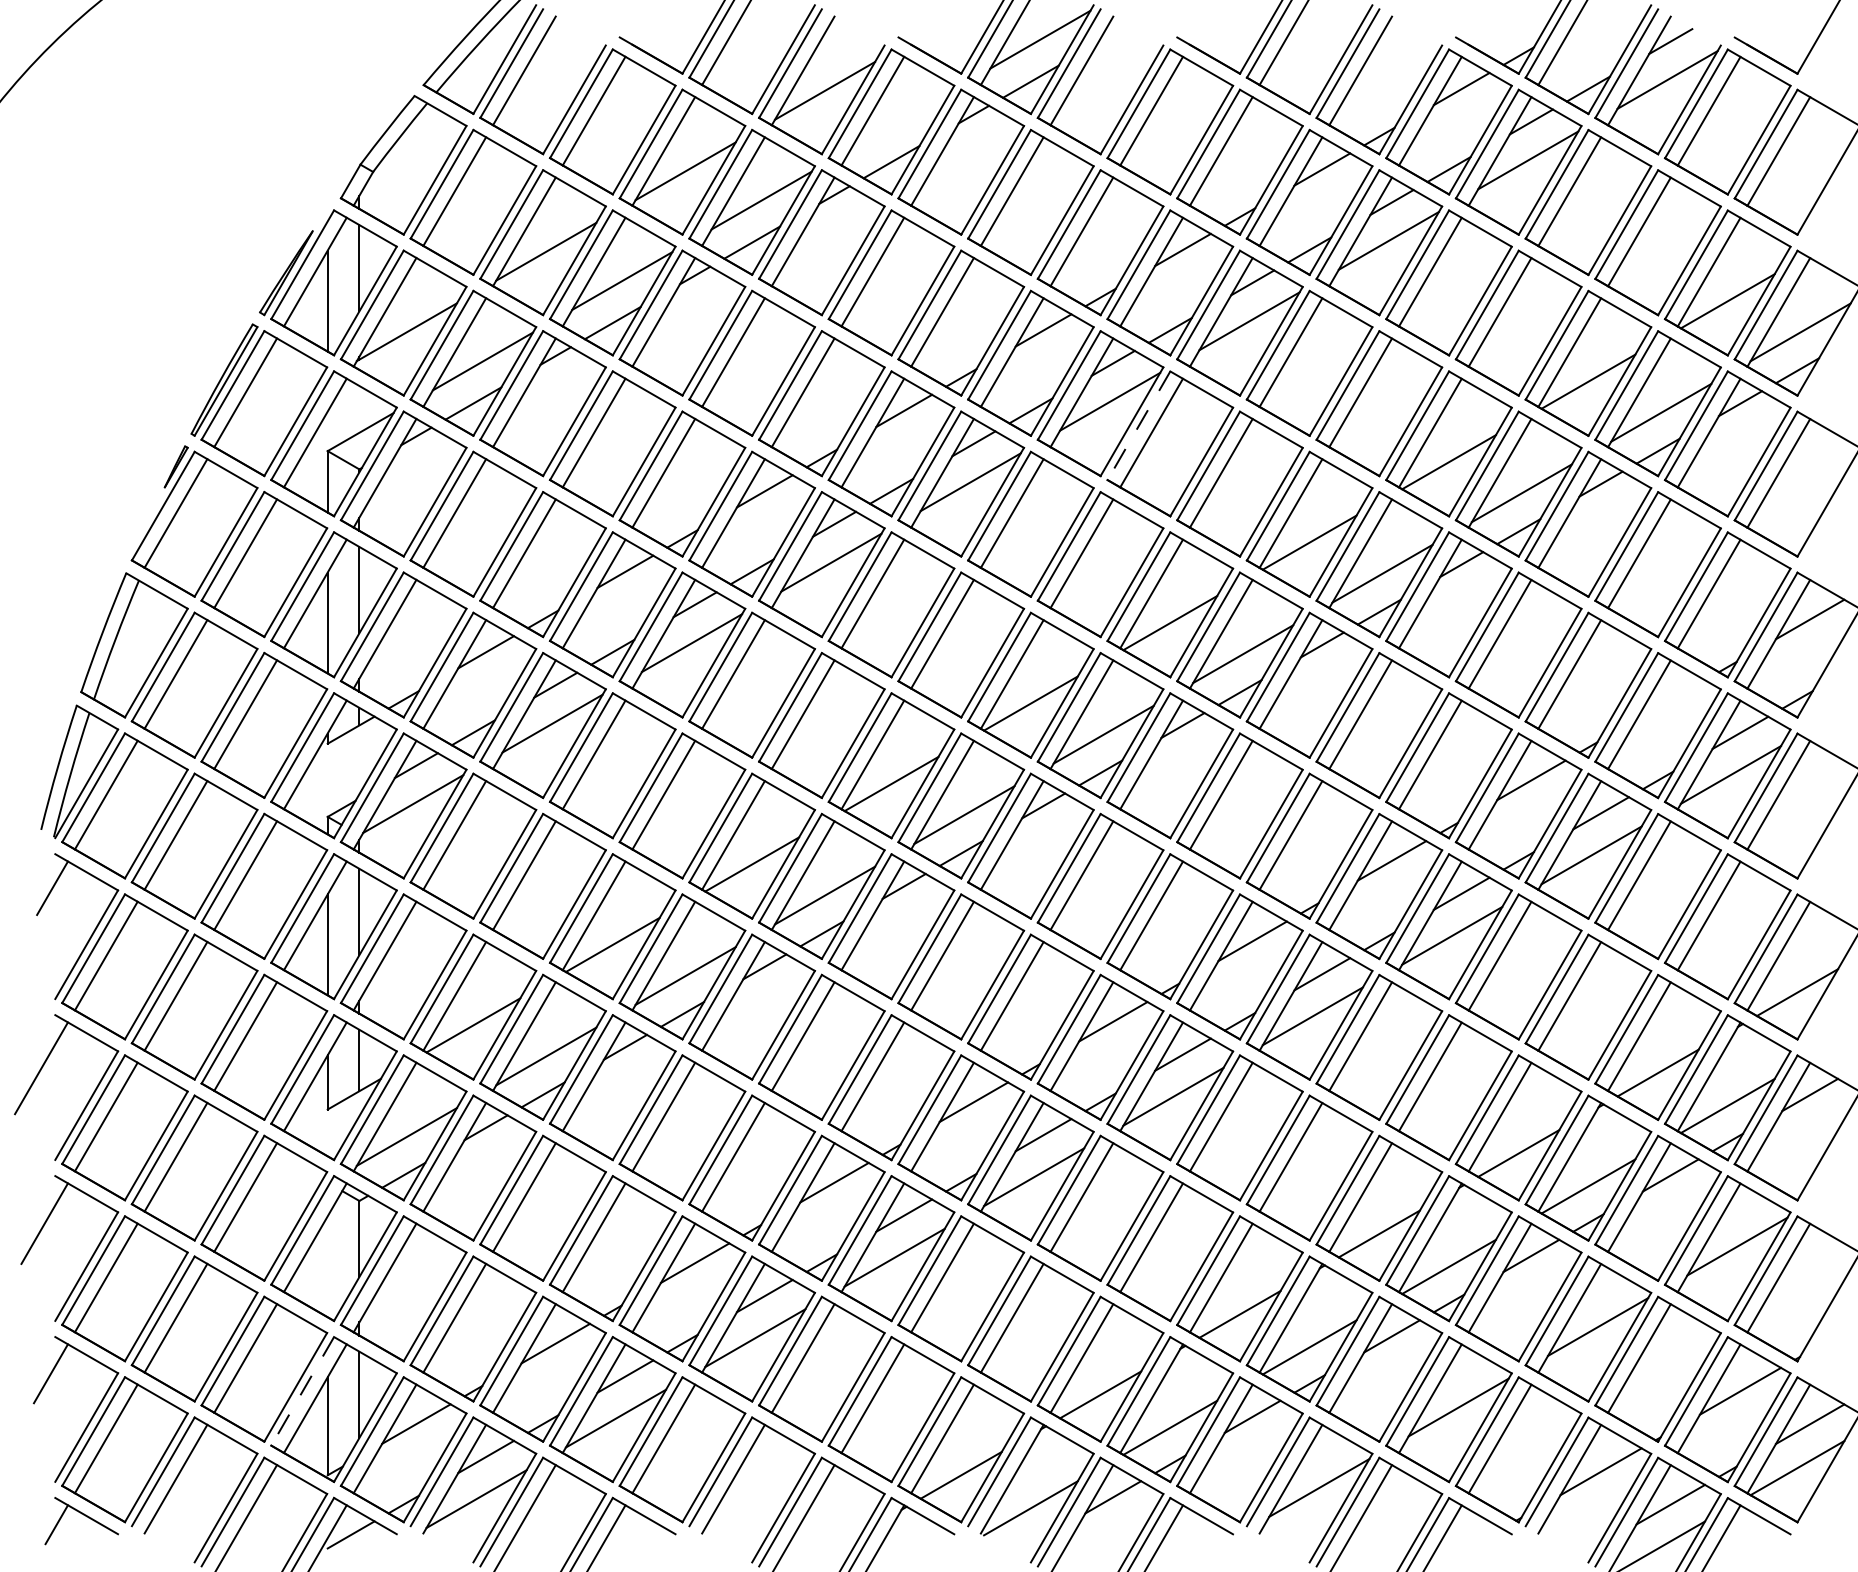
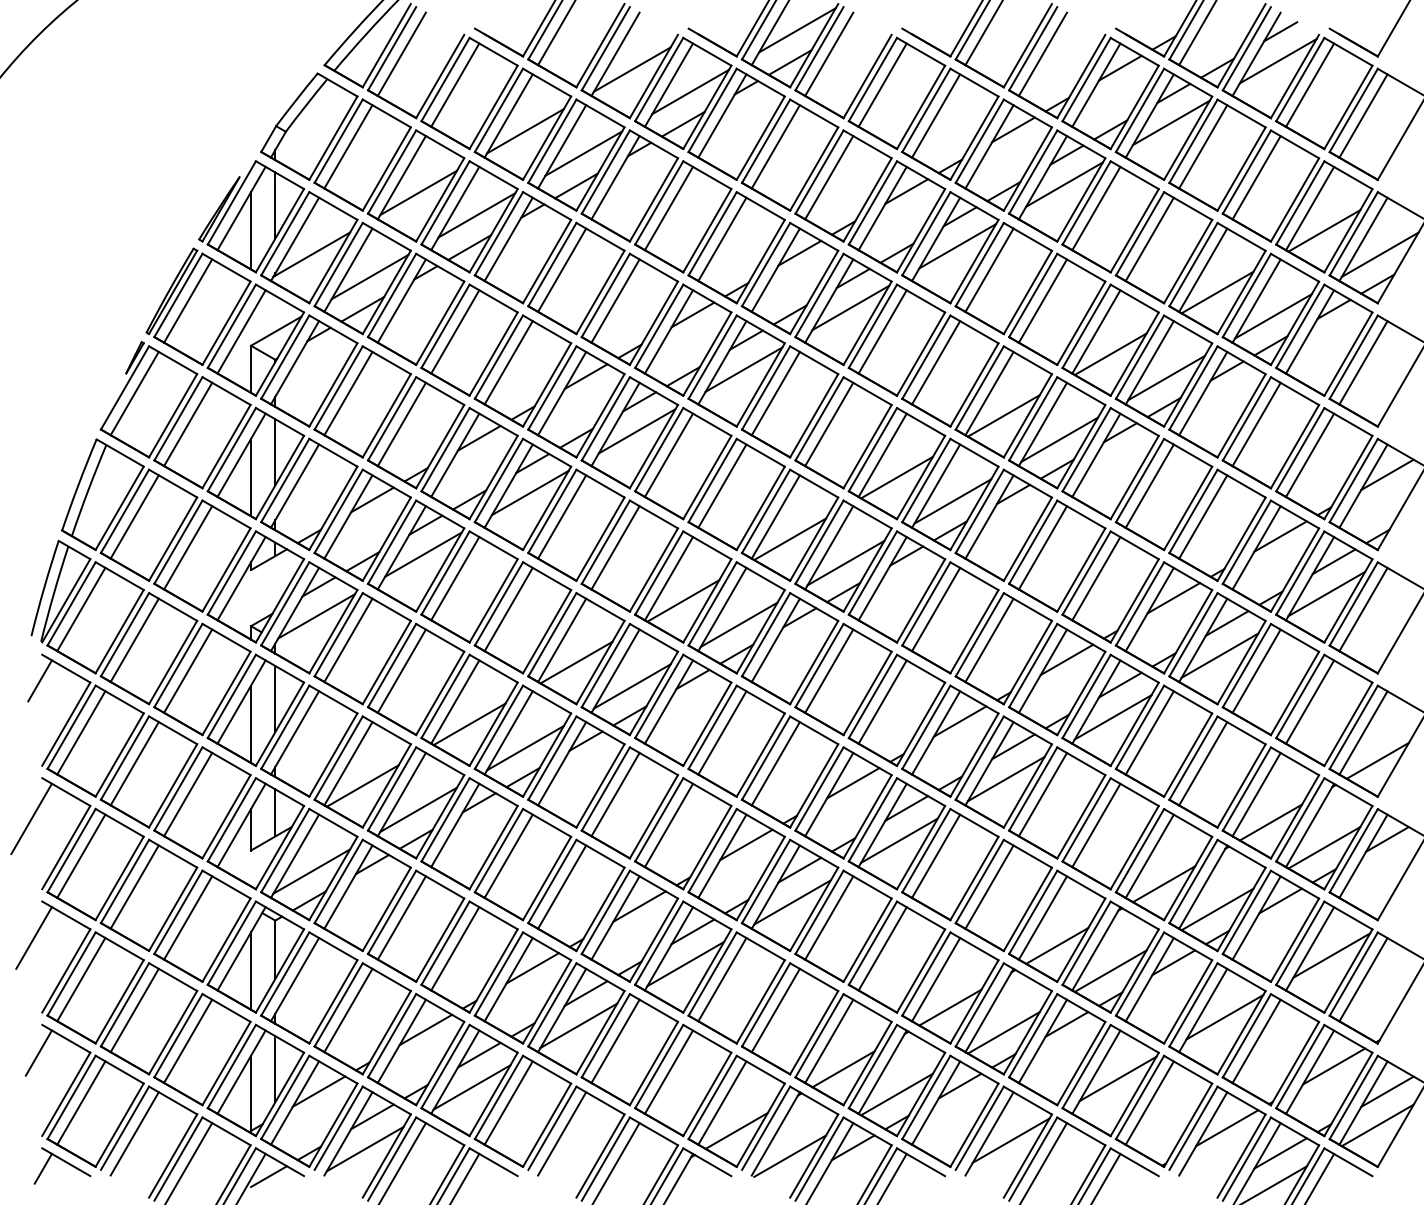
line: (901, 120) -> (690, 92), added
line: (1138, 425) -> (872, 326), dashed -> solid
line: (1670, 699) -> (1280, 536), added
line: (327, 1266) -> (250, 970), added
line: (302, 1391) -> (231, 1066), dashed -> solid

